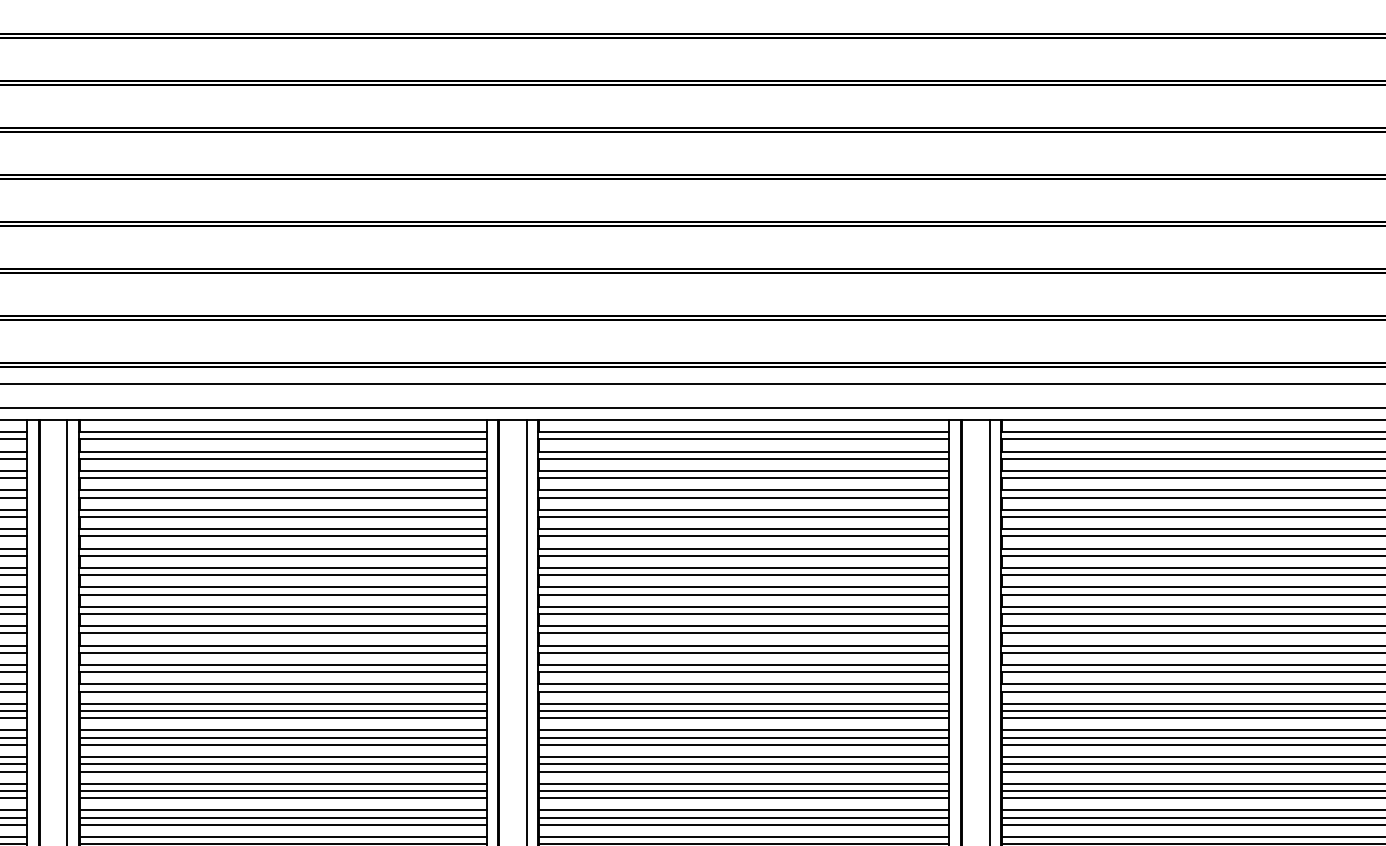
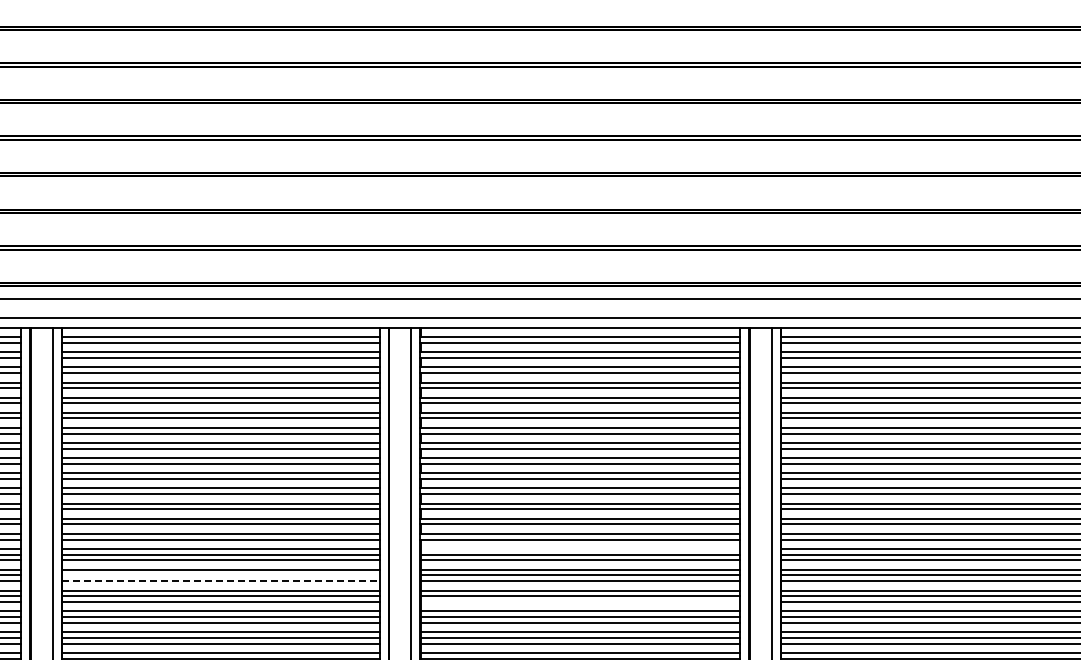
line: (744, 703) -> (580, 548), removed
line: (282, 737) -> (220, 575), removed
line: (282, 745) -> (220, 581), solid -> dashed
line: (744, 771) -> (580, 601), removed

